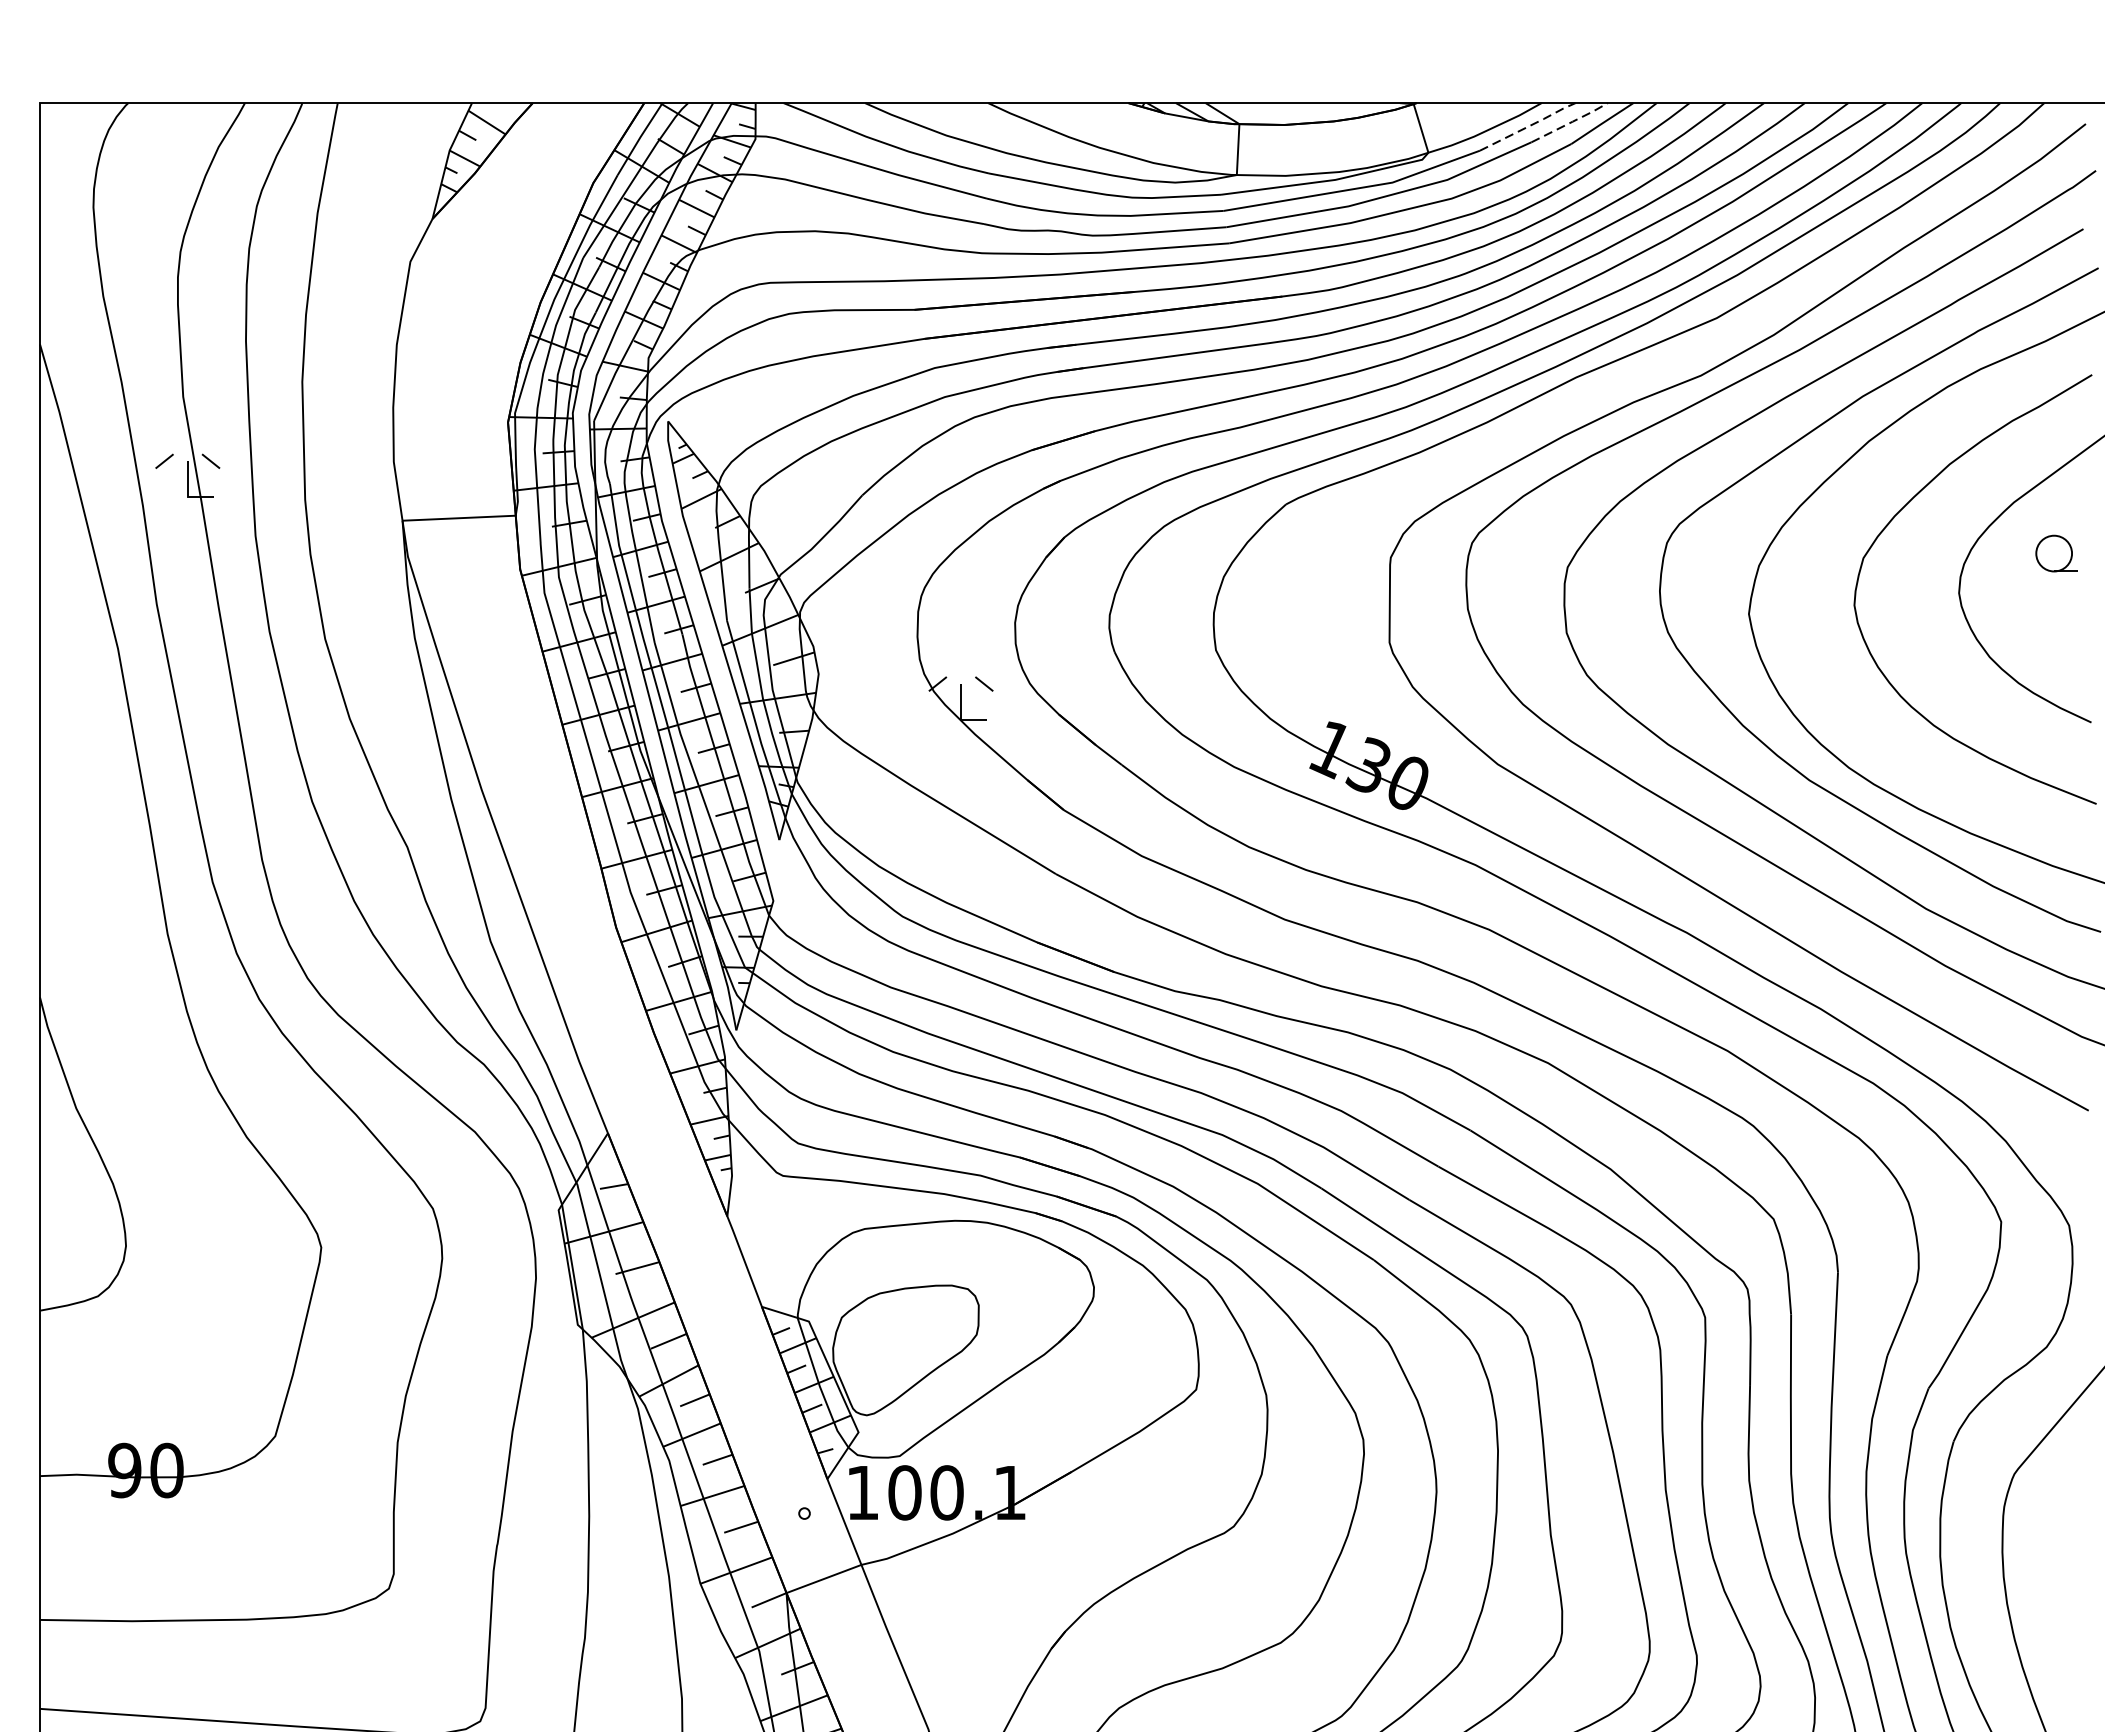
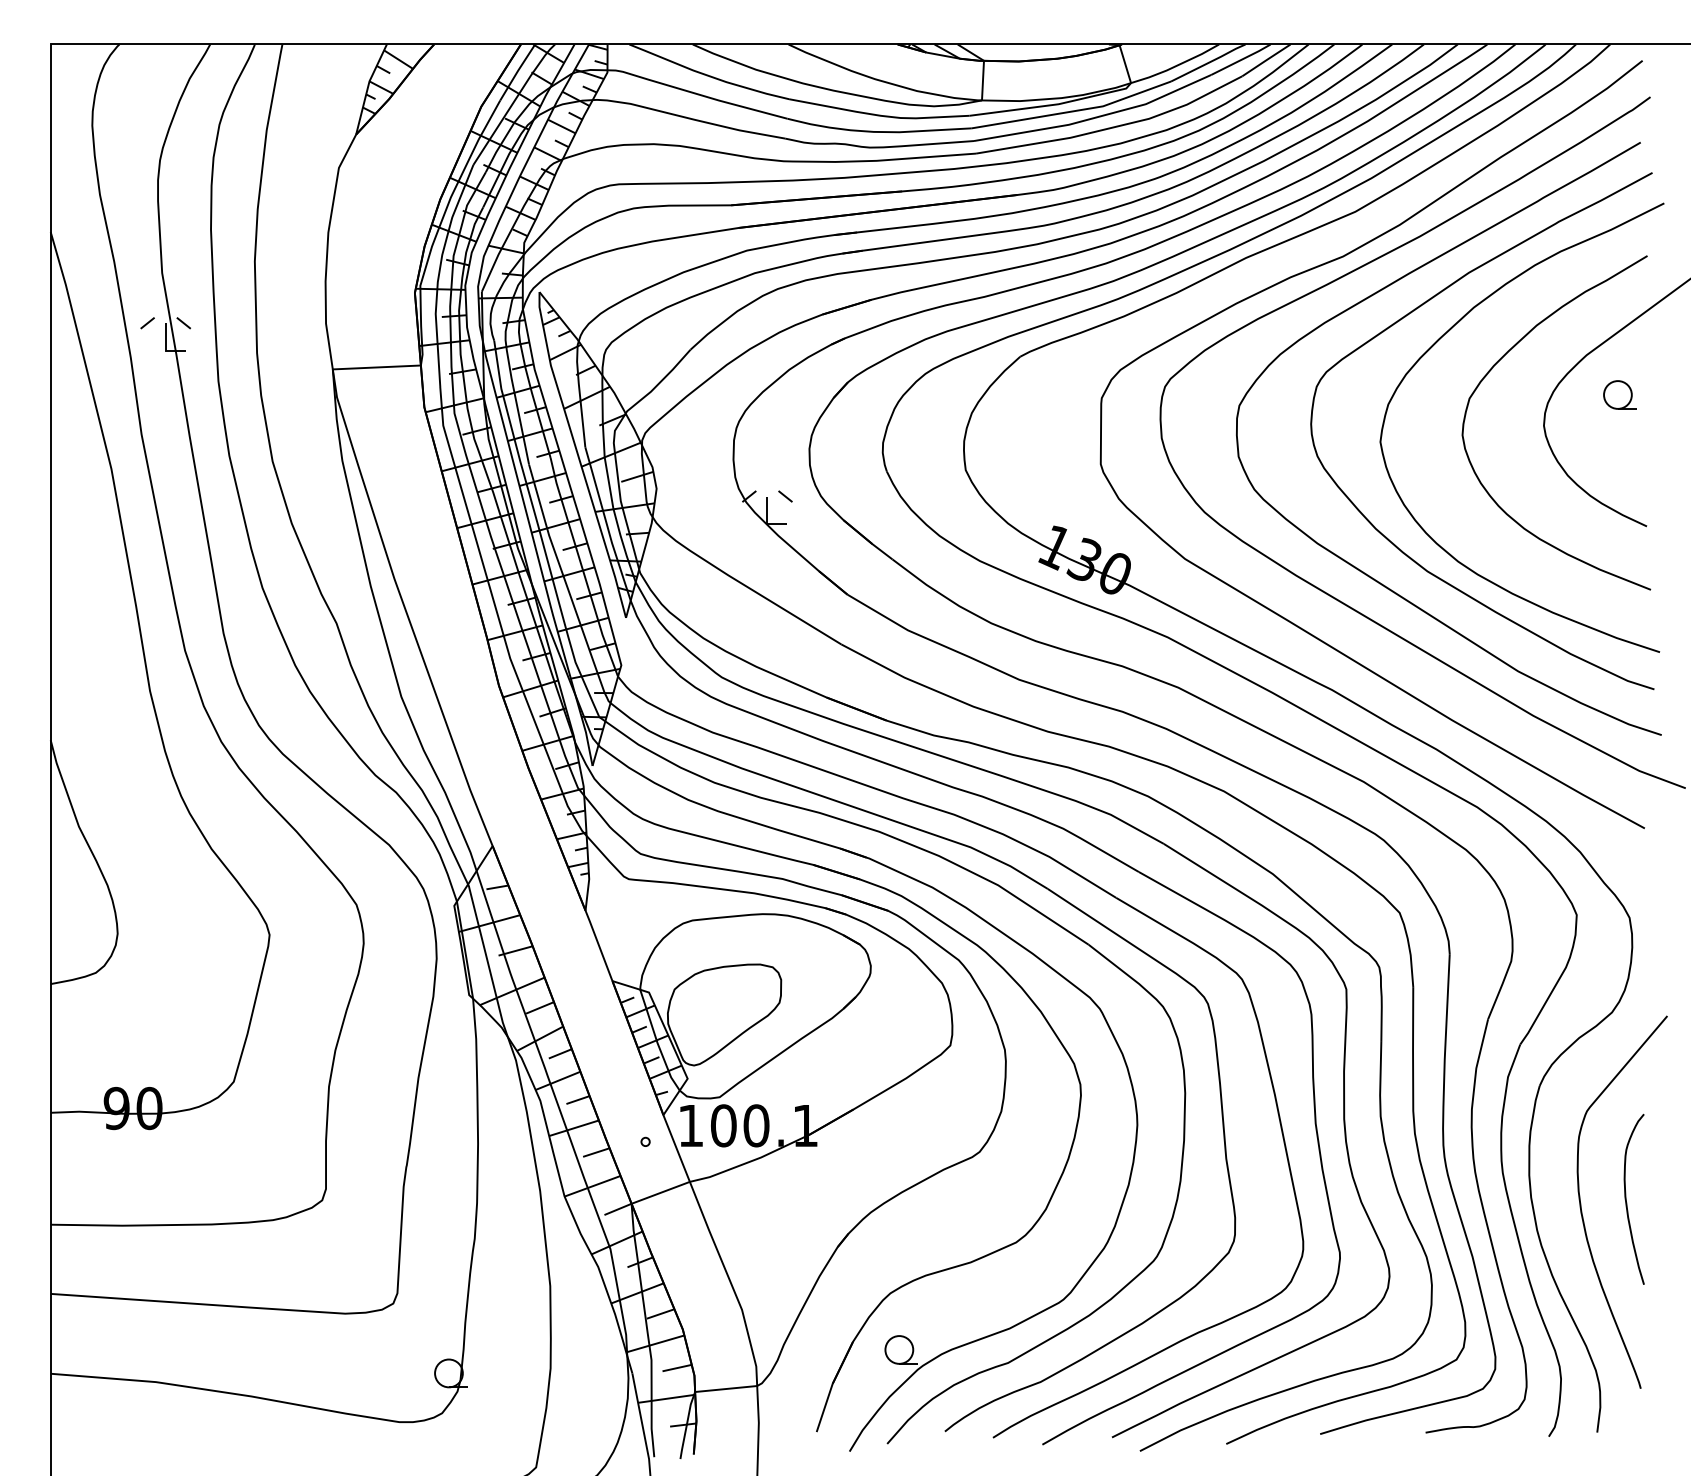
line: (1571, 122) -> (1242, 59), dashed -> solid
line: (1530, 126) -> (1210, 62), dashed -> solid
curve: (2065, 1586) -> (1626, 1198), added

